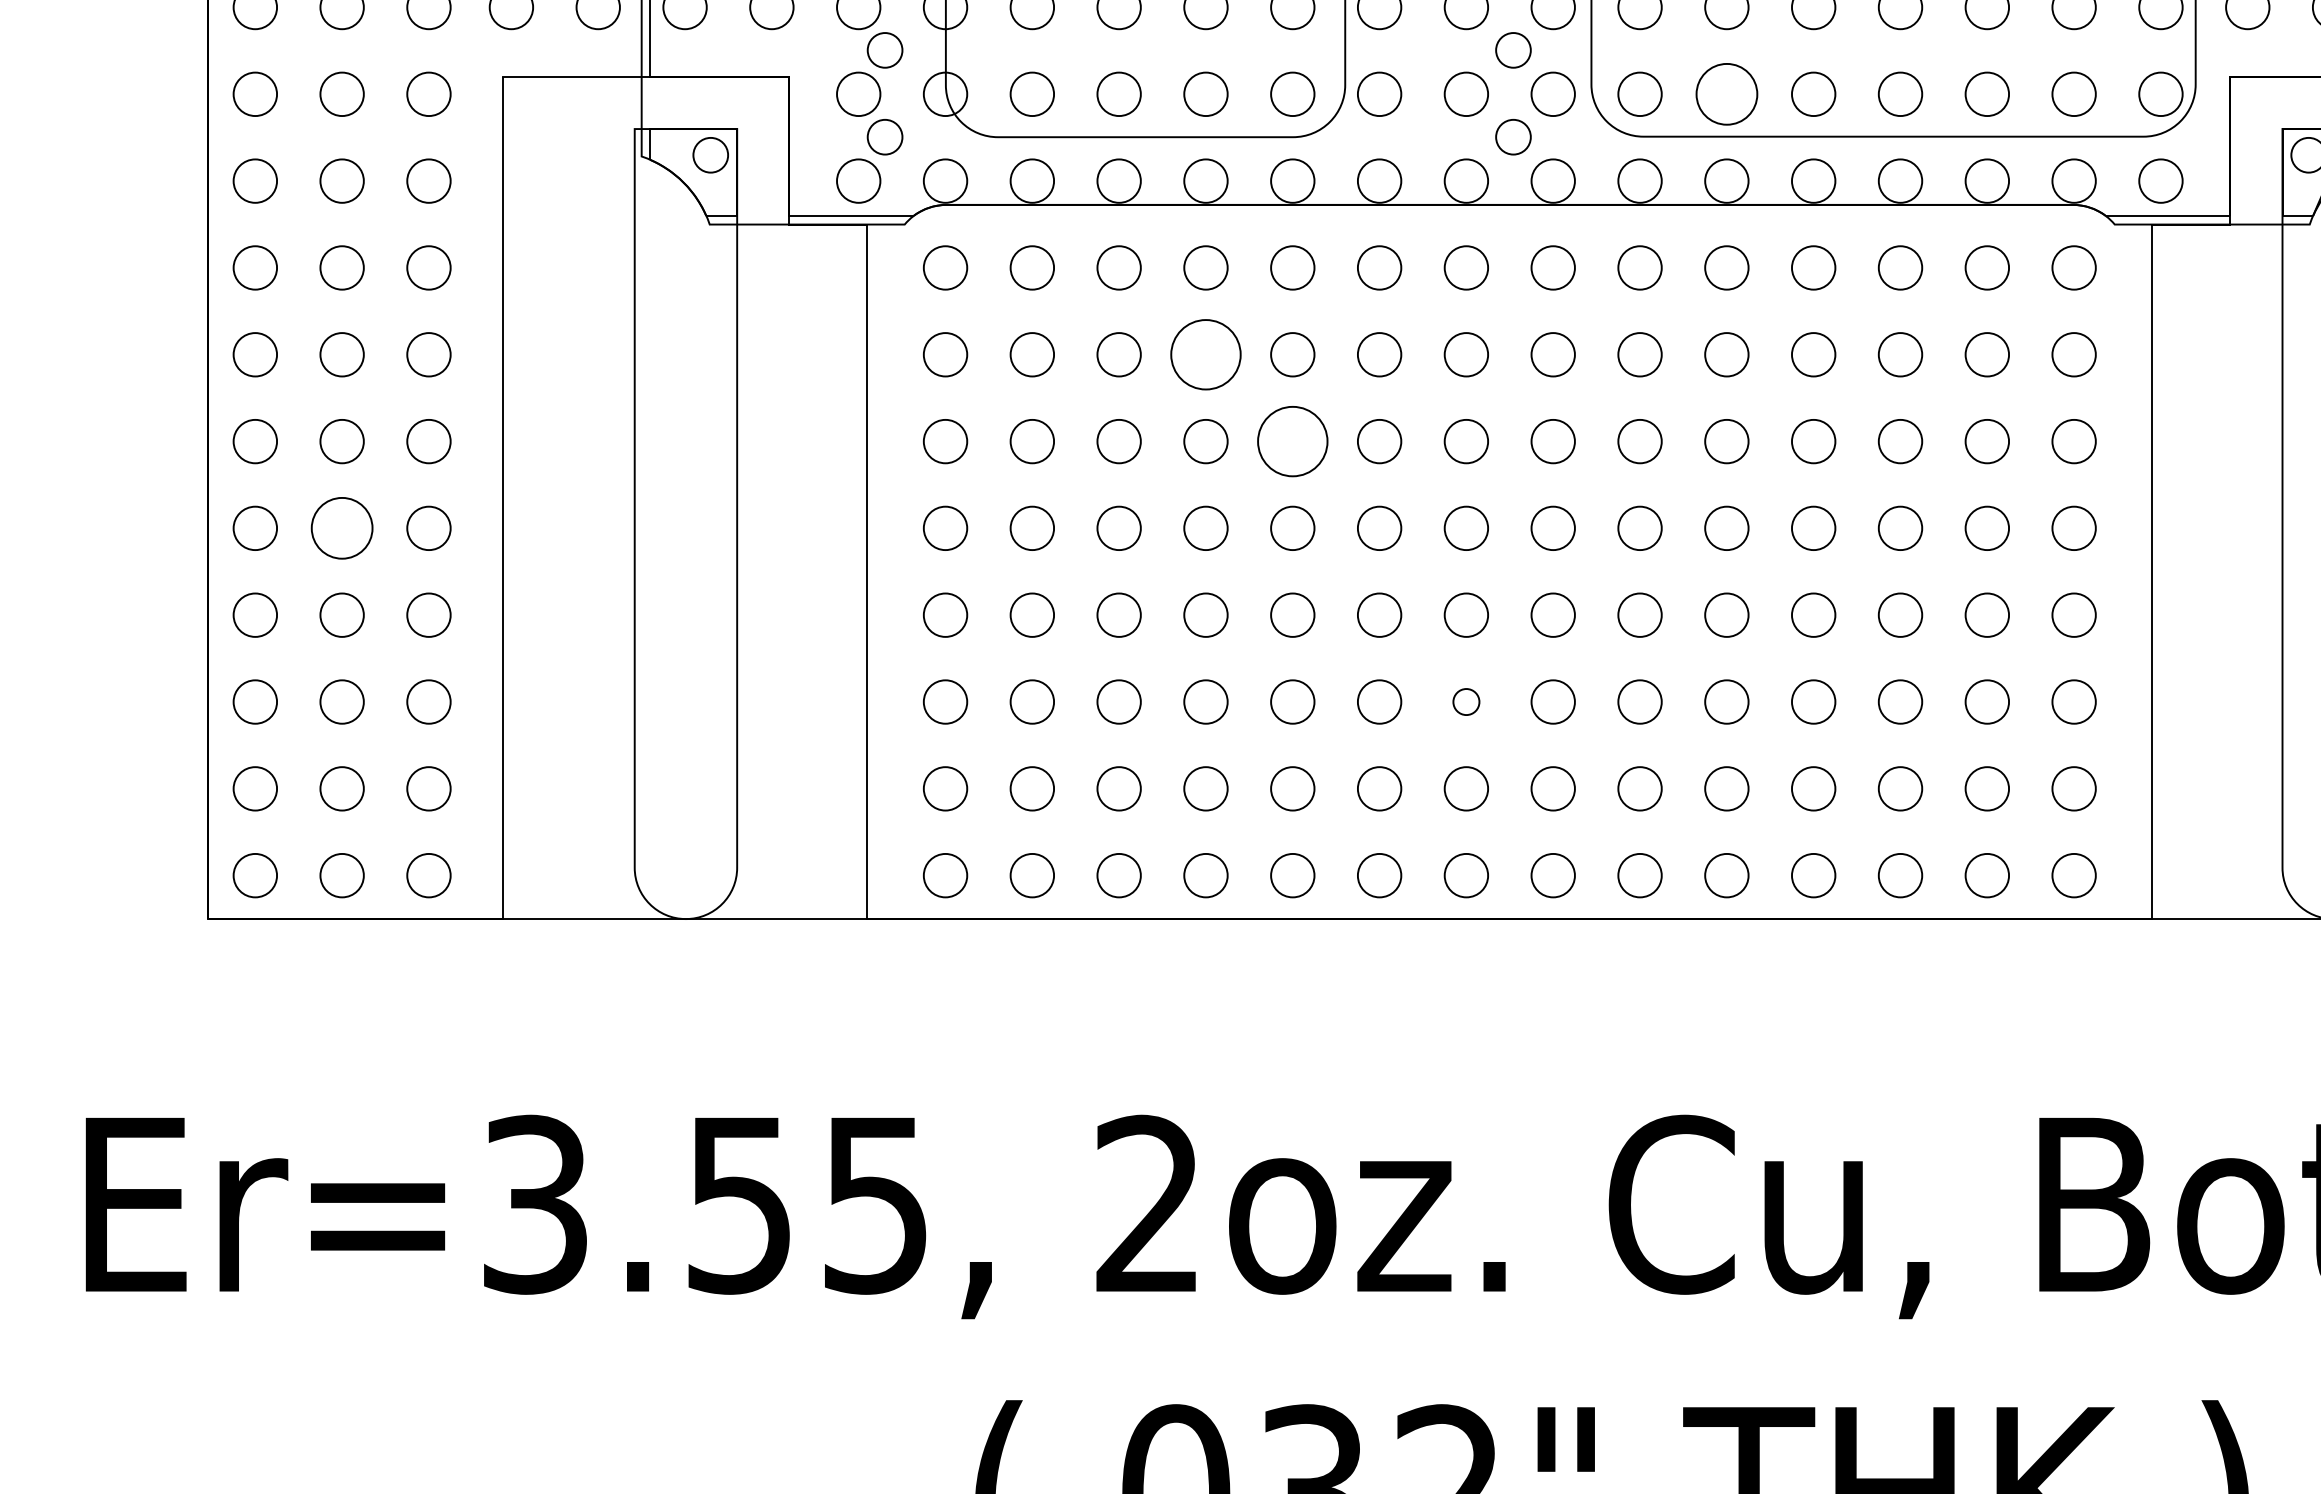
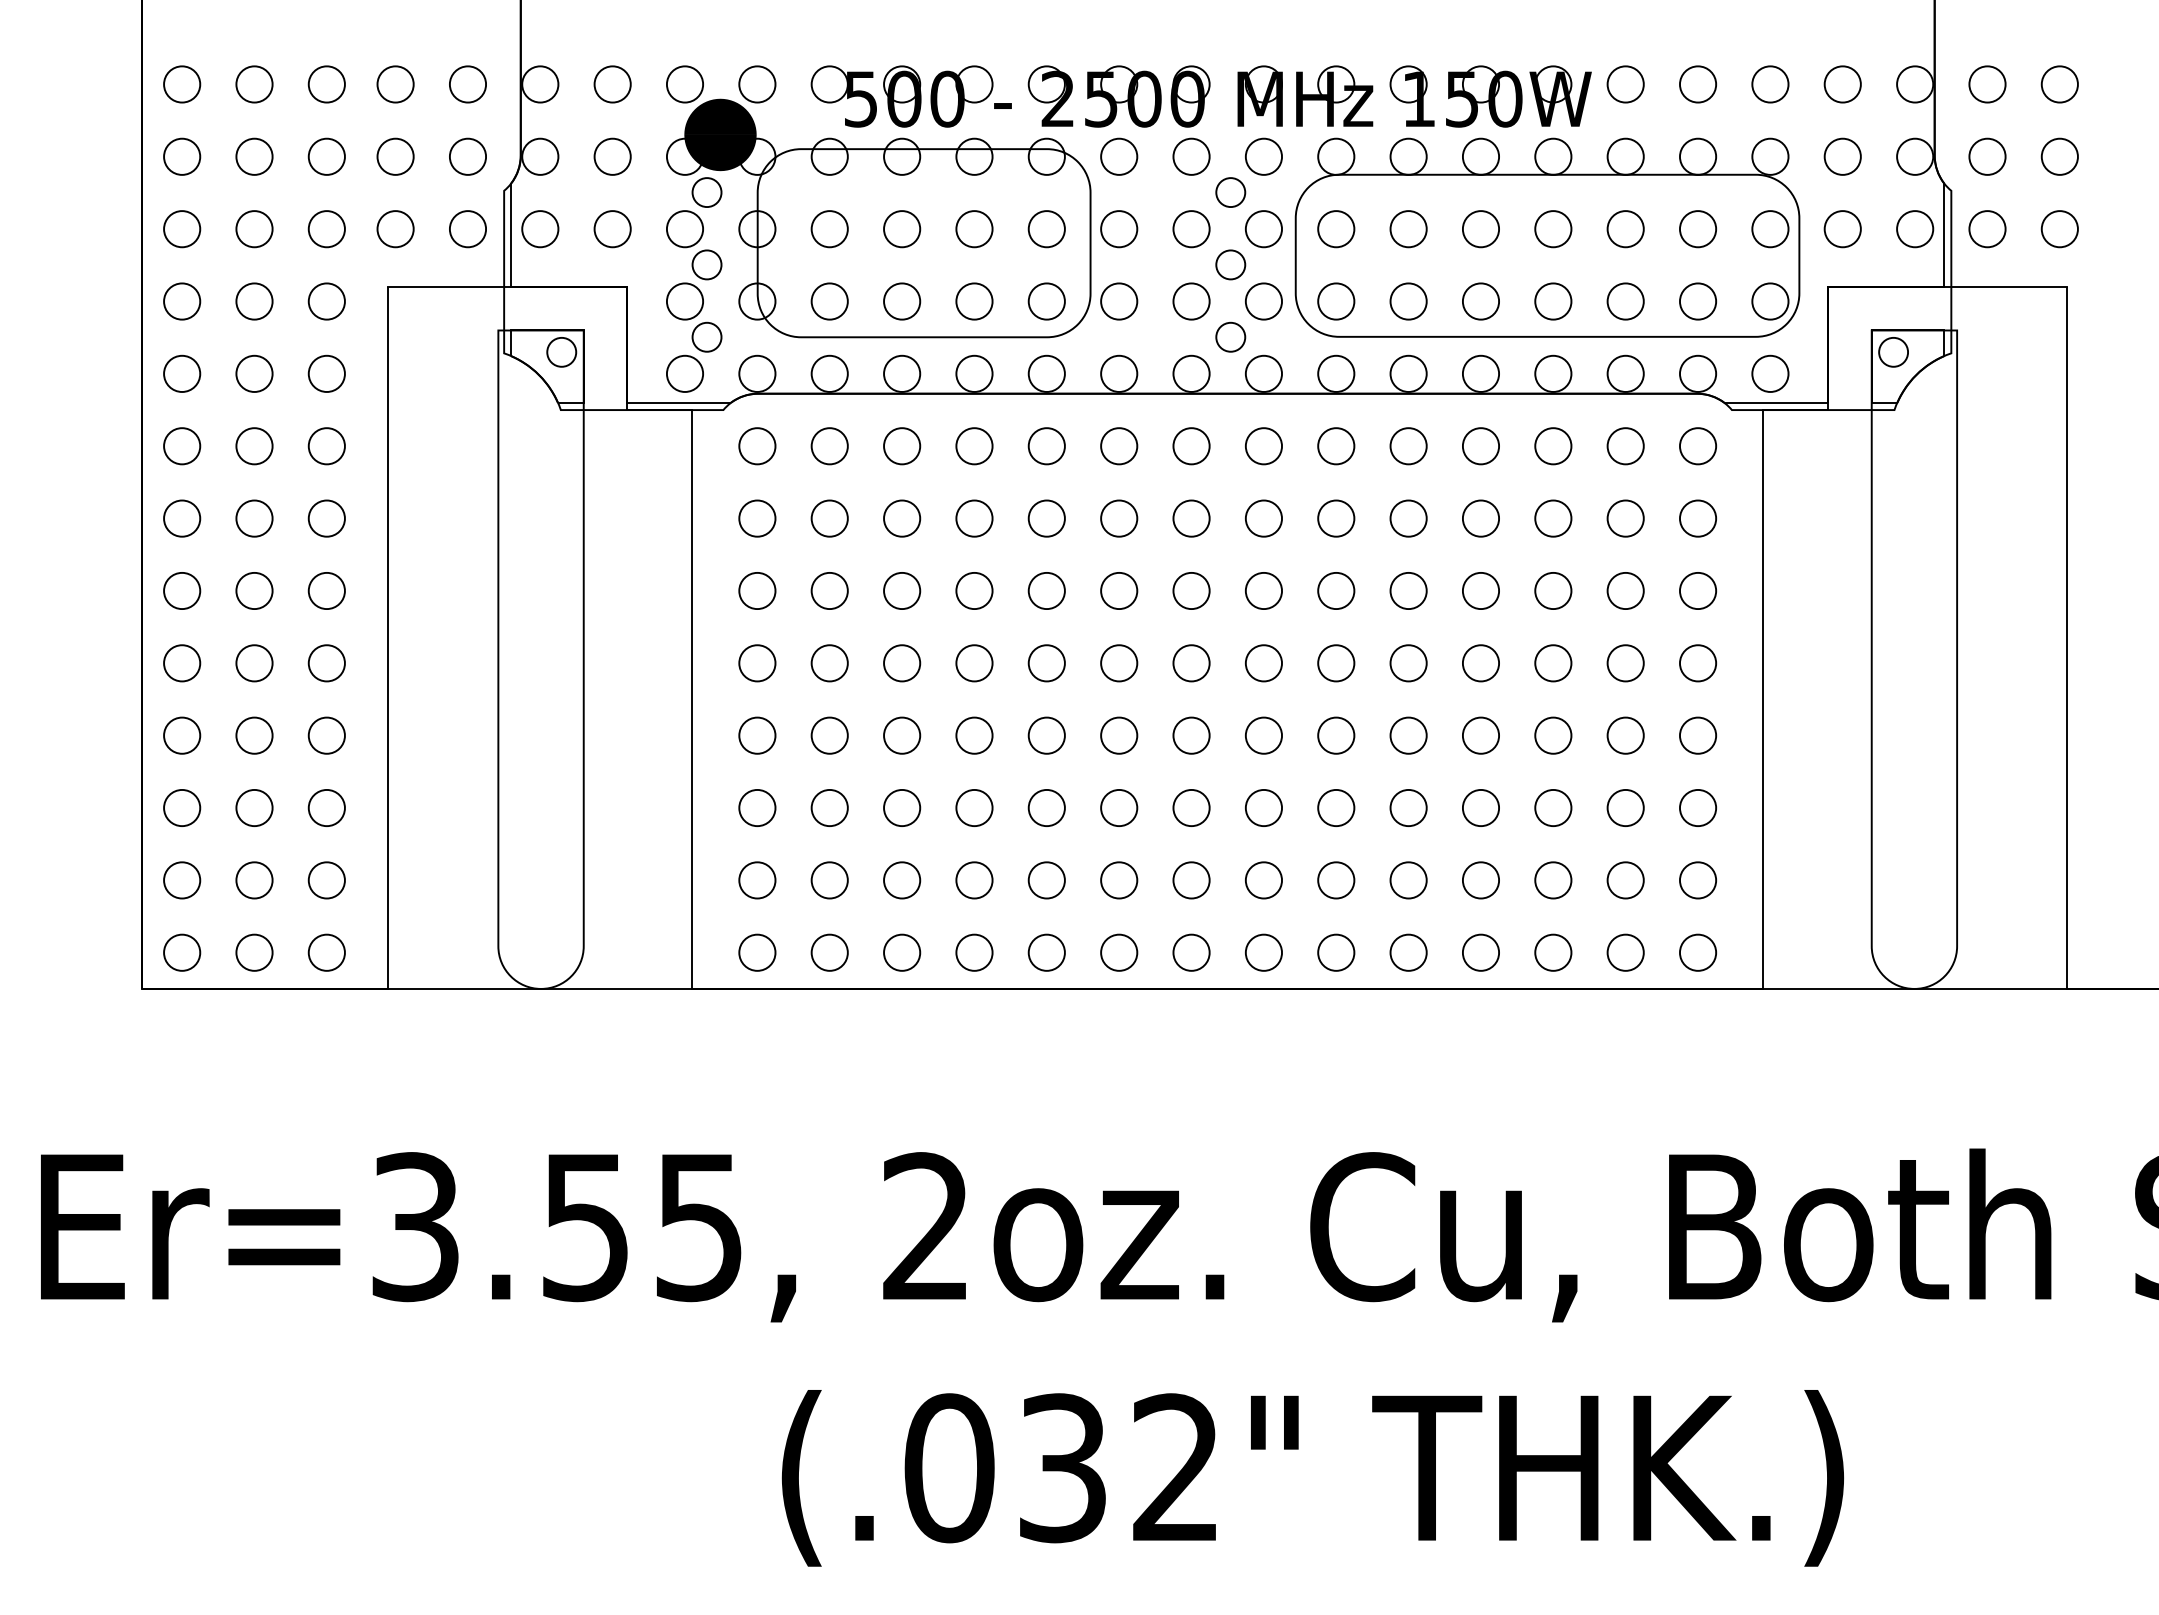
circle: (1726, 94) -> (1408, 301), size x0.71
circle: (1205, 354) -> (974, 518), size x0.62
circle: (1292, 441) -> (1046, 590), size x0.62
circle: (342, 528) -> (254, 663), size x0.71
circle: (1466, 701) -> (1191, 807), size x1.67

